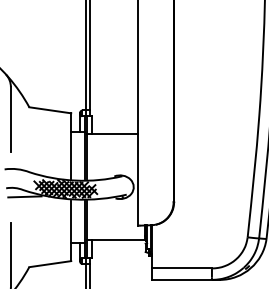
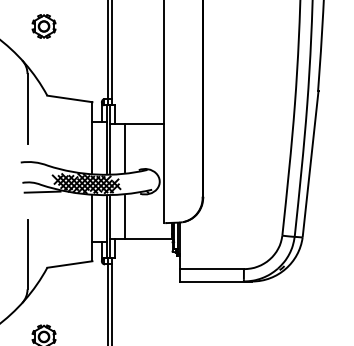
part: (25, 43) -> (43, 26), added
line: (101, 156) -> (125, 148), added
line: (101, 219) -> (125, 216), added

